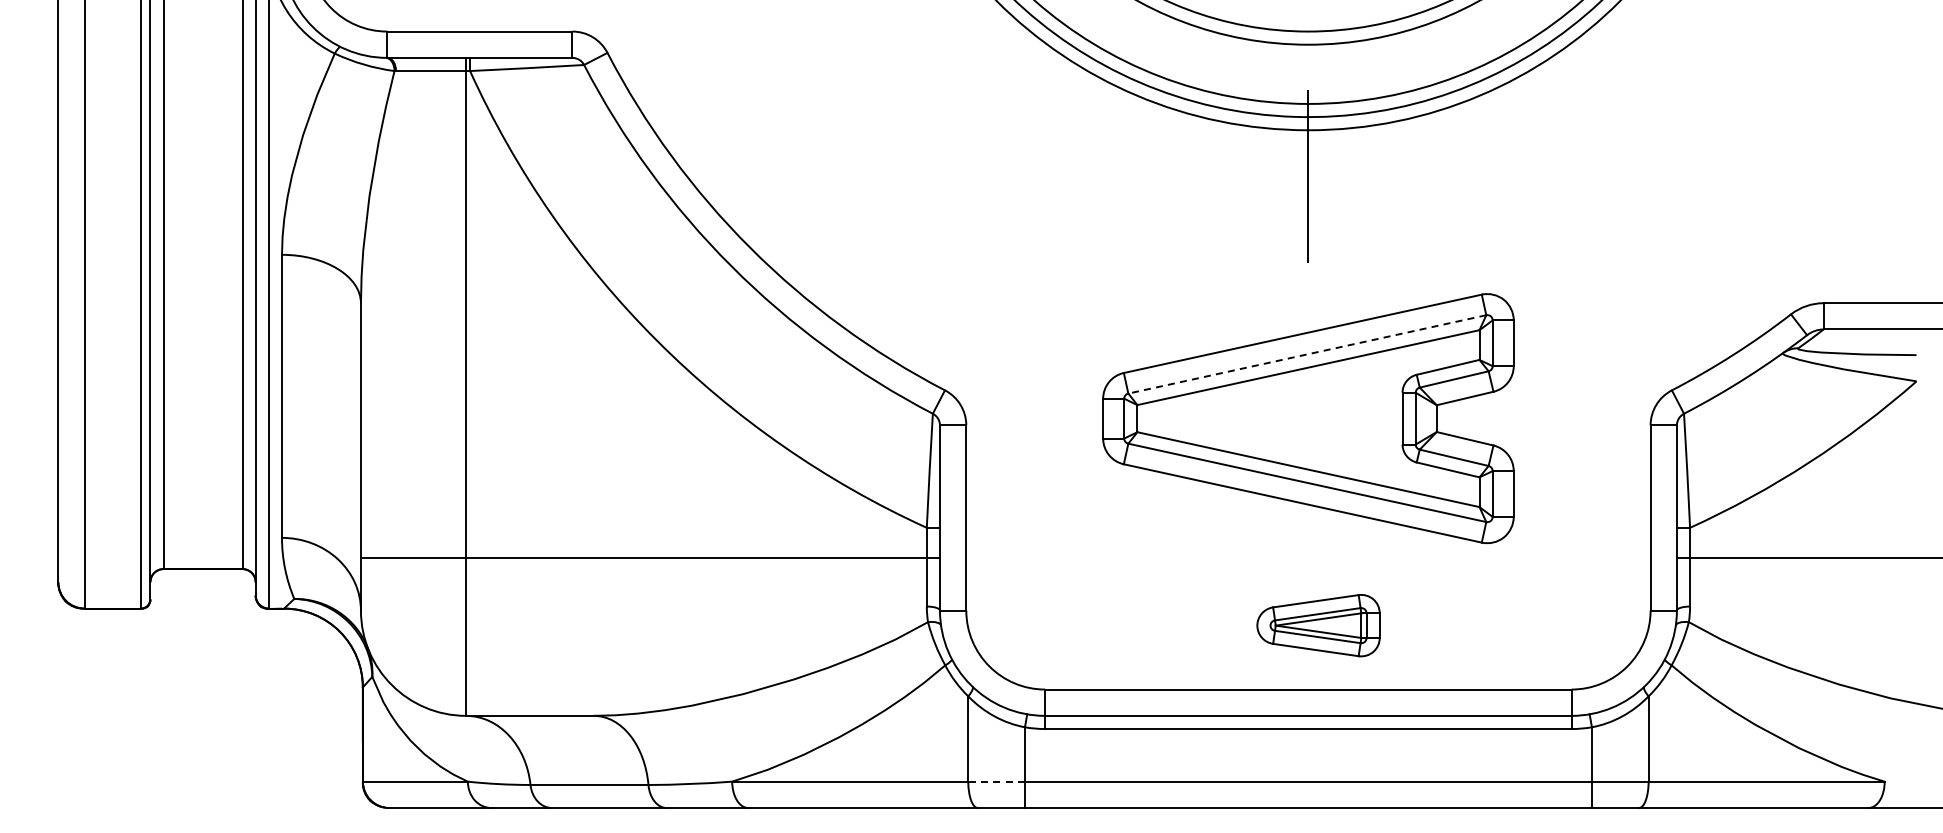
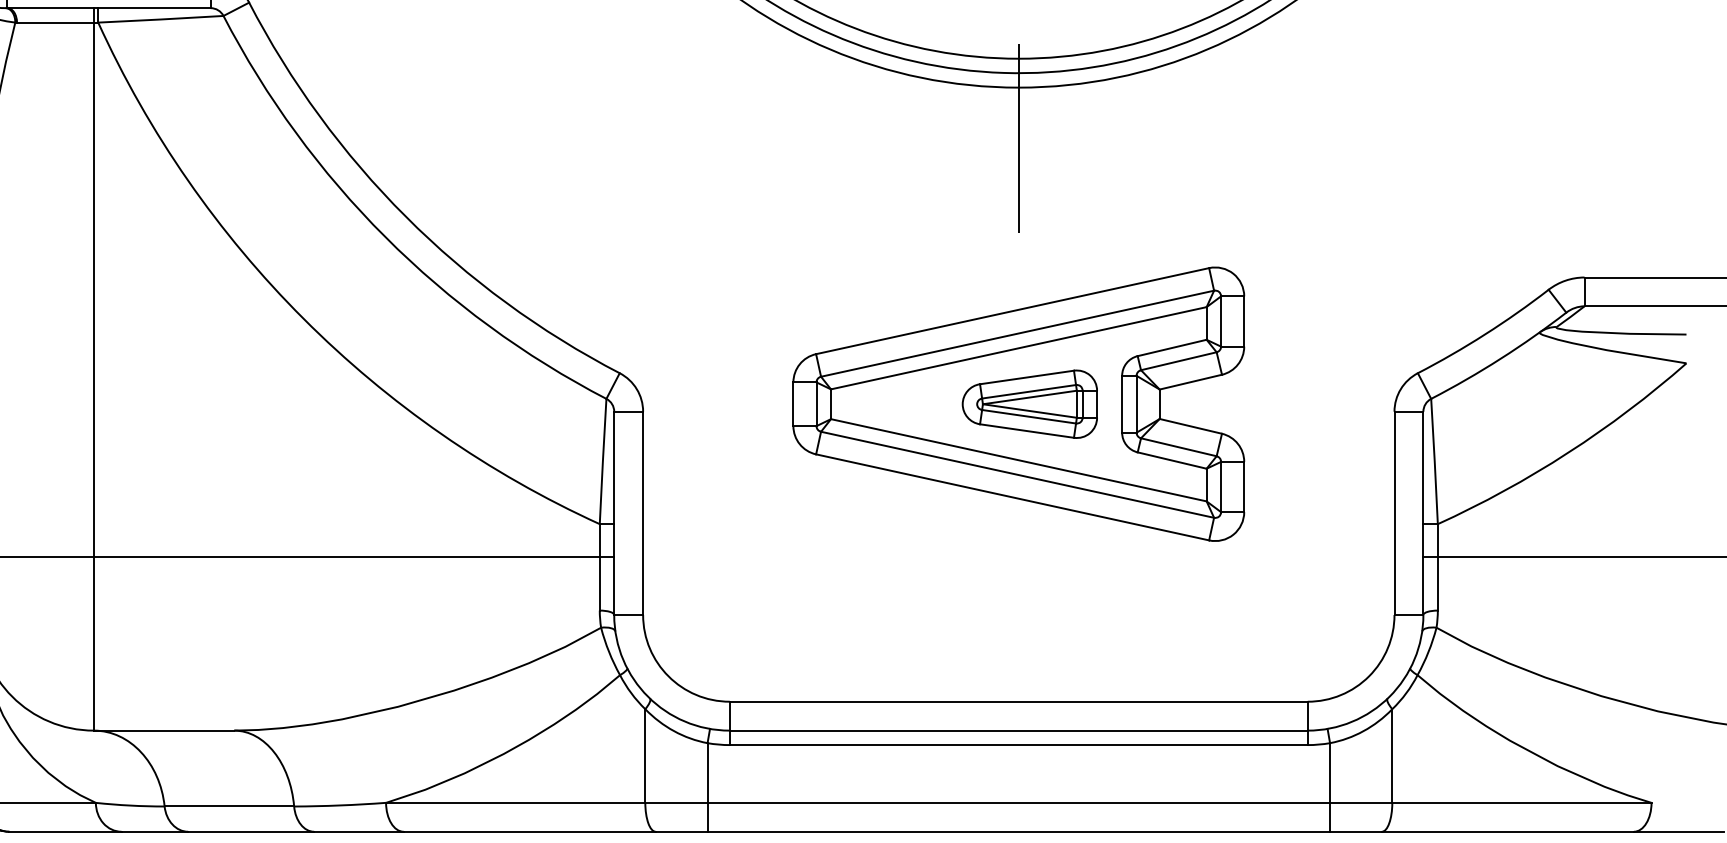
line: (1306, 354) -> (1016, 333), dashed -> solid
part: (1318, 625) -> (1029, 404), moved
line: (996, 781) -> (676, 802), dashed -> solid

